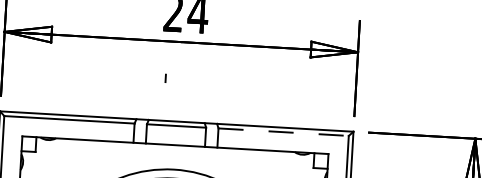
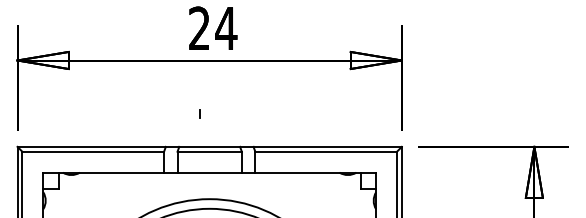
line: (165, 78) -> (199, 113), moved
line: (283, 131) -> (326, 151), dashed -> solid

